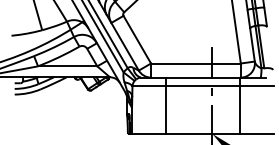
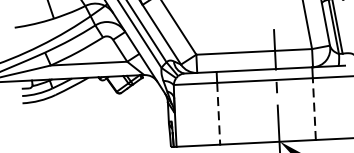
line: (166, 110) -> (219, 114), solid -> dashed
line: (240, 110) -> (314, 109), solid -> dashed

